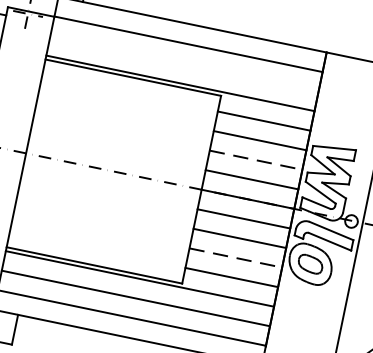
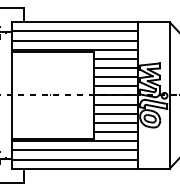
line: (183, 63) -> (74, 40), added
line: (256, 161) -> (116, 77), dashed -> solid
line: (236, 257) -> (116, 122), dashed -> solid

